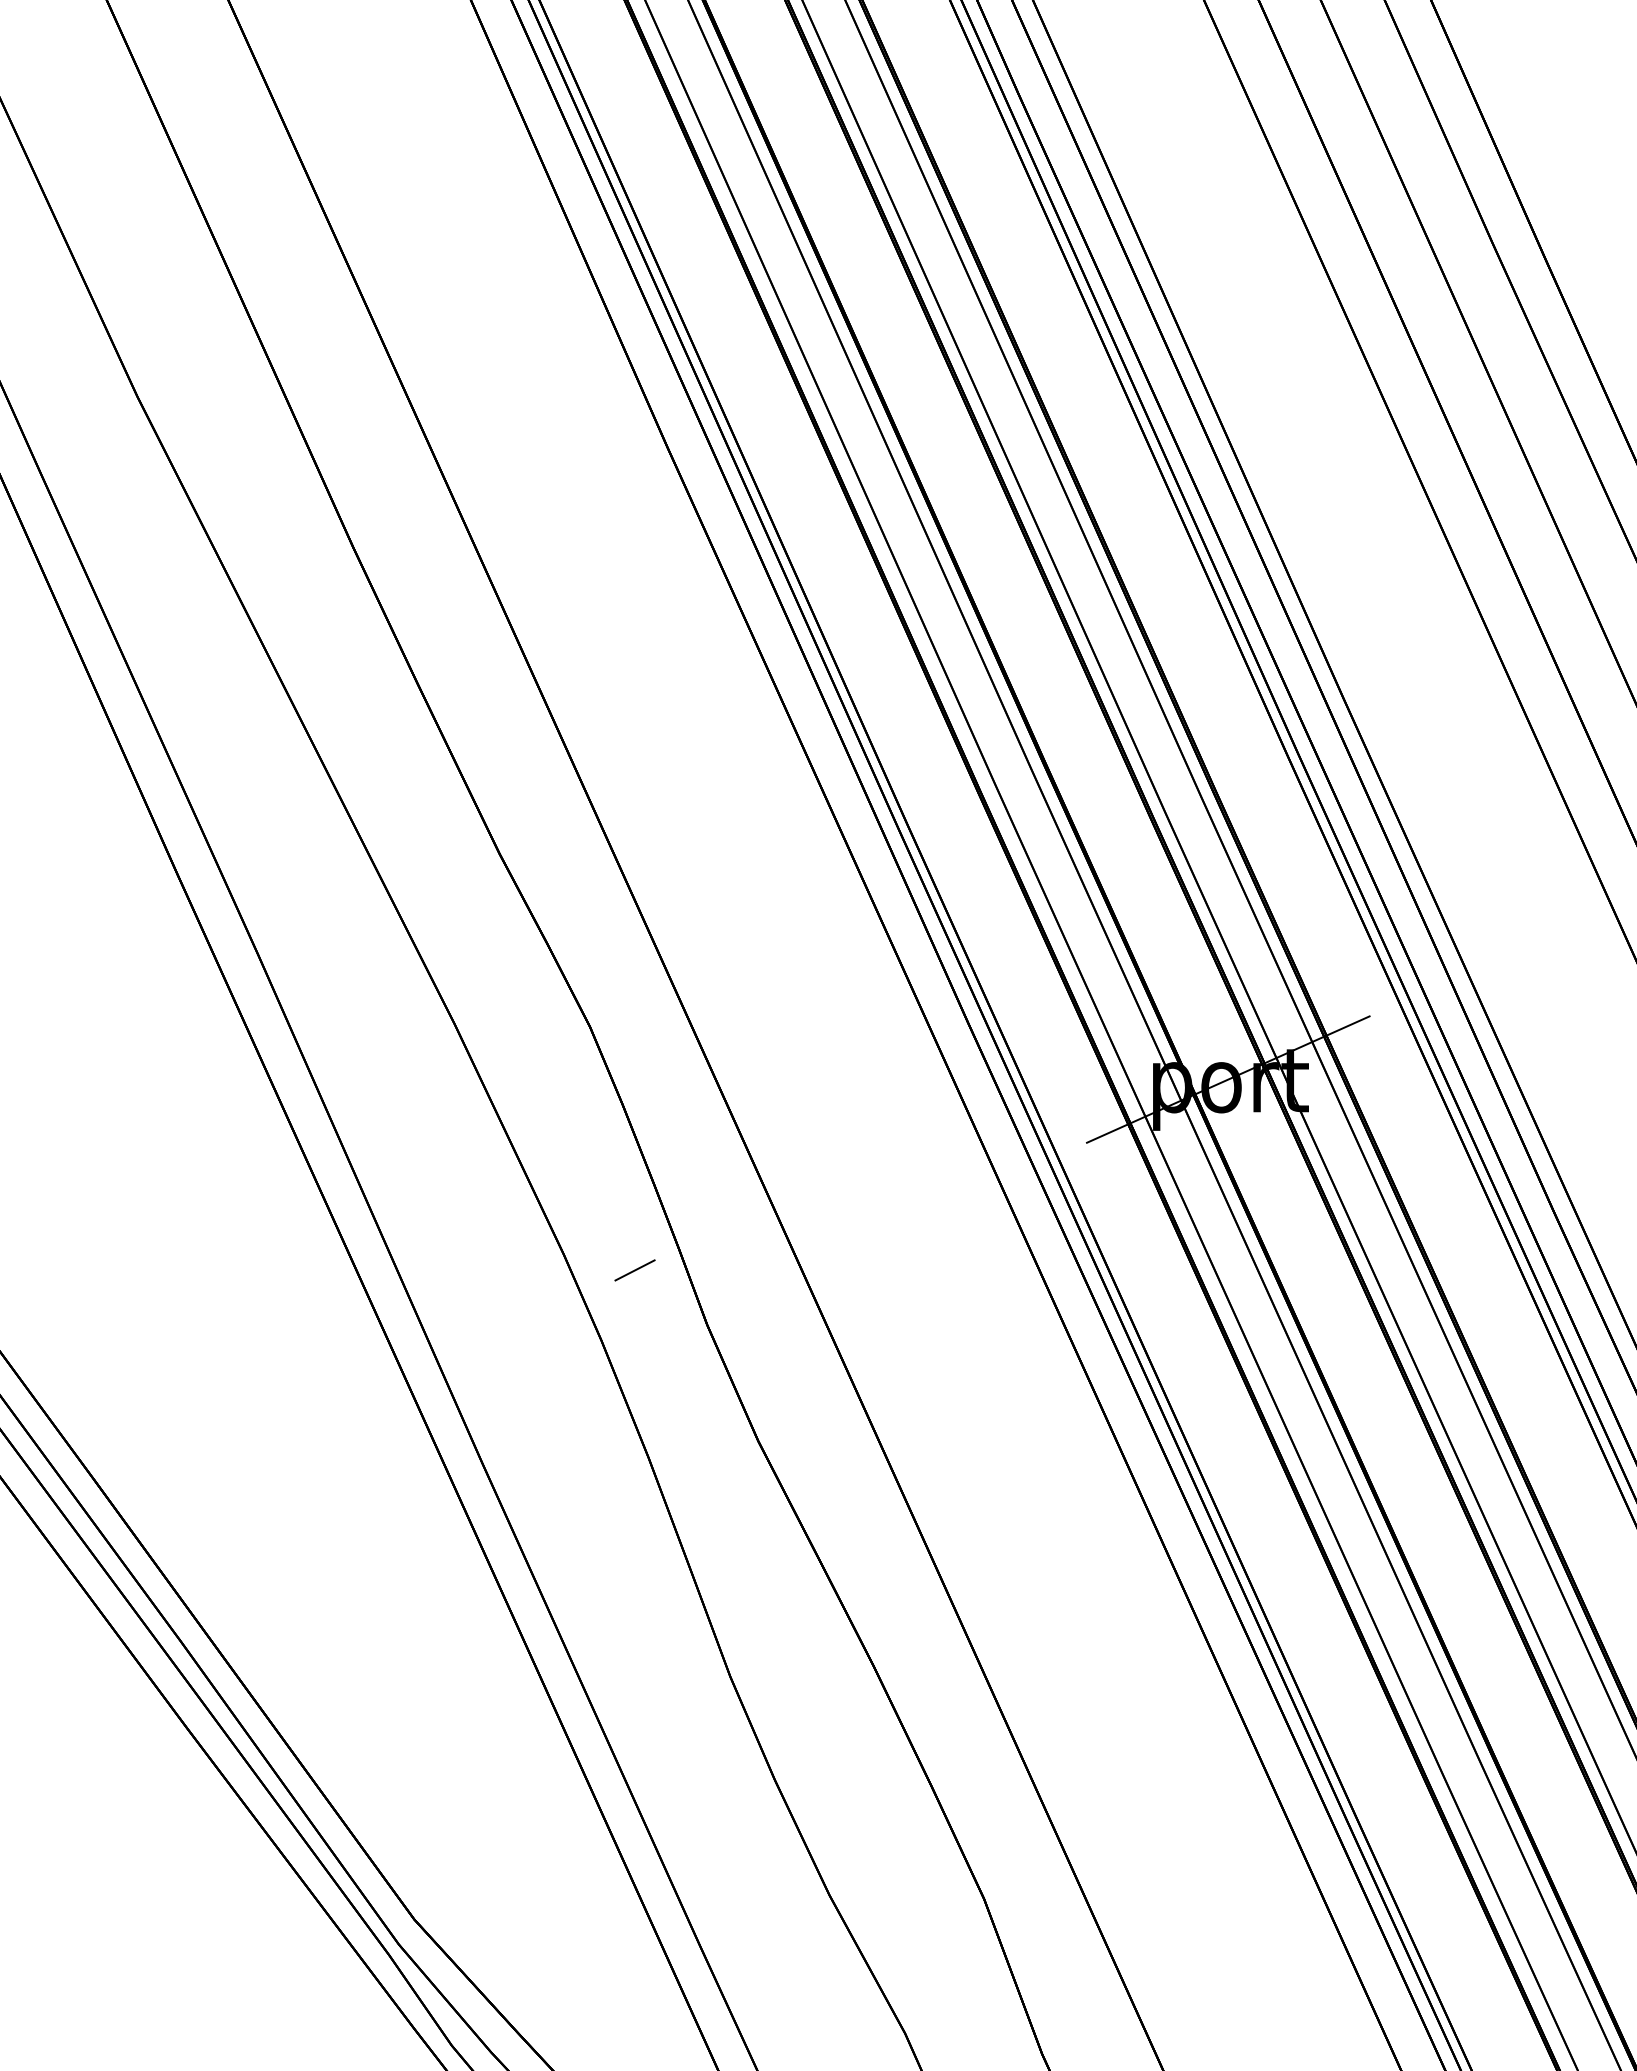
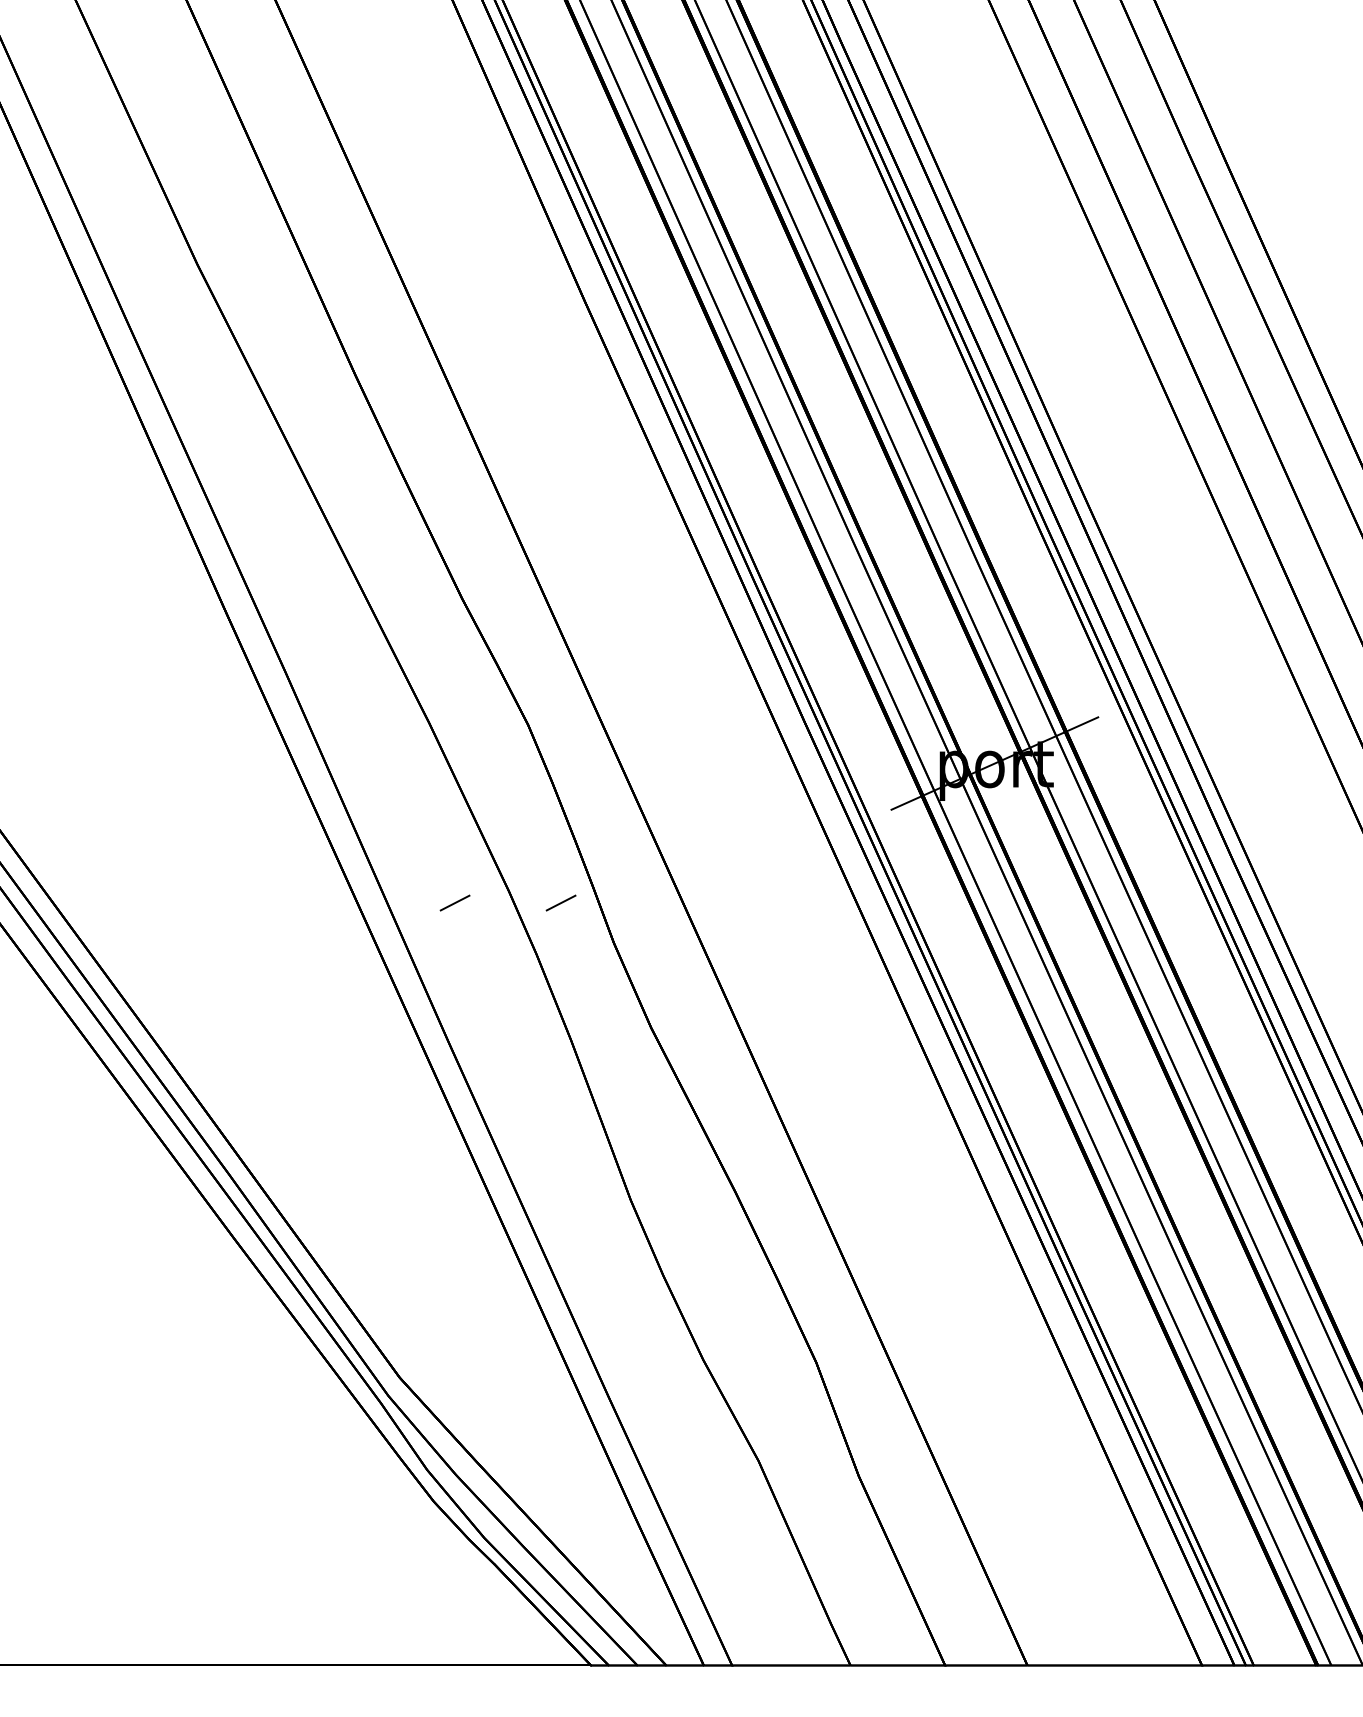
line: (489, 1269) -> (454, 902), added

